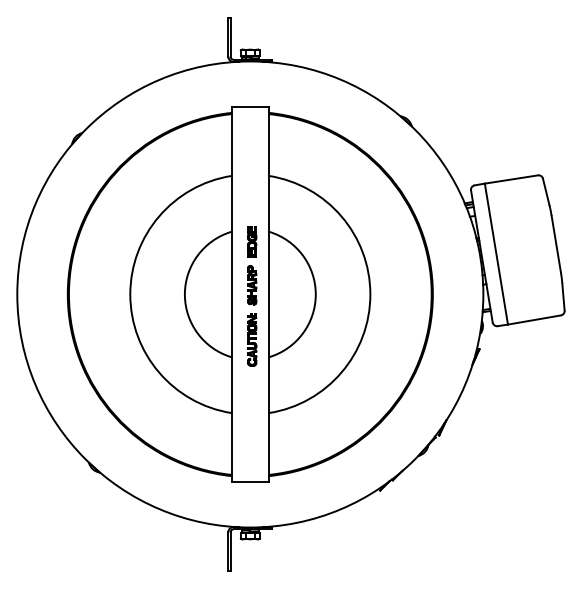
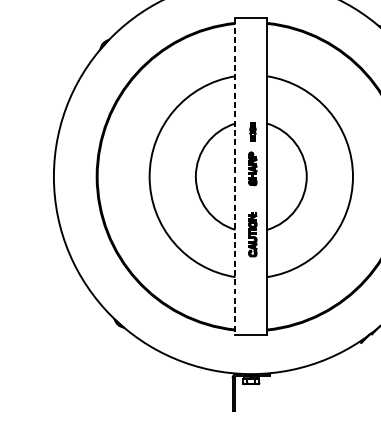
part: (252, 241) -> (253, 131), size x0.7
line: (231, 295) -> (235, 177), solid -> dashed
part: (252, 339) -> (253, 234), moved

